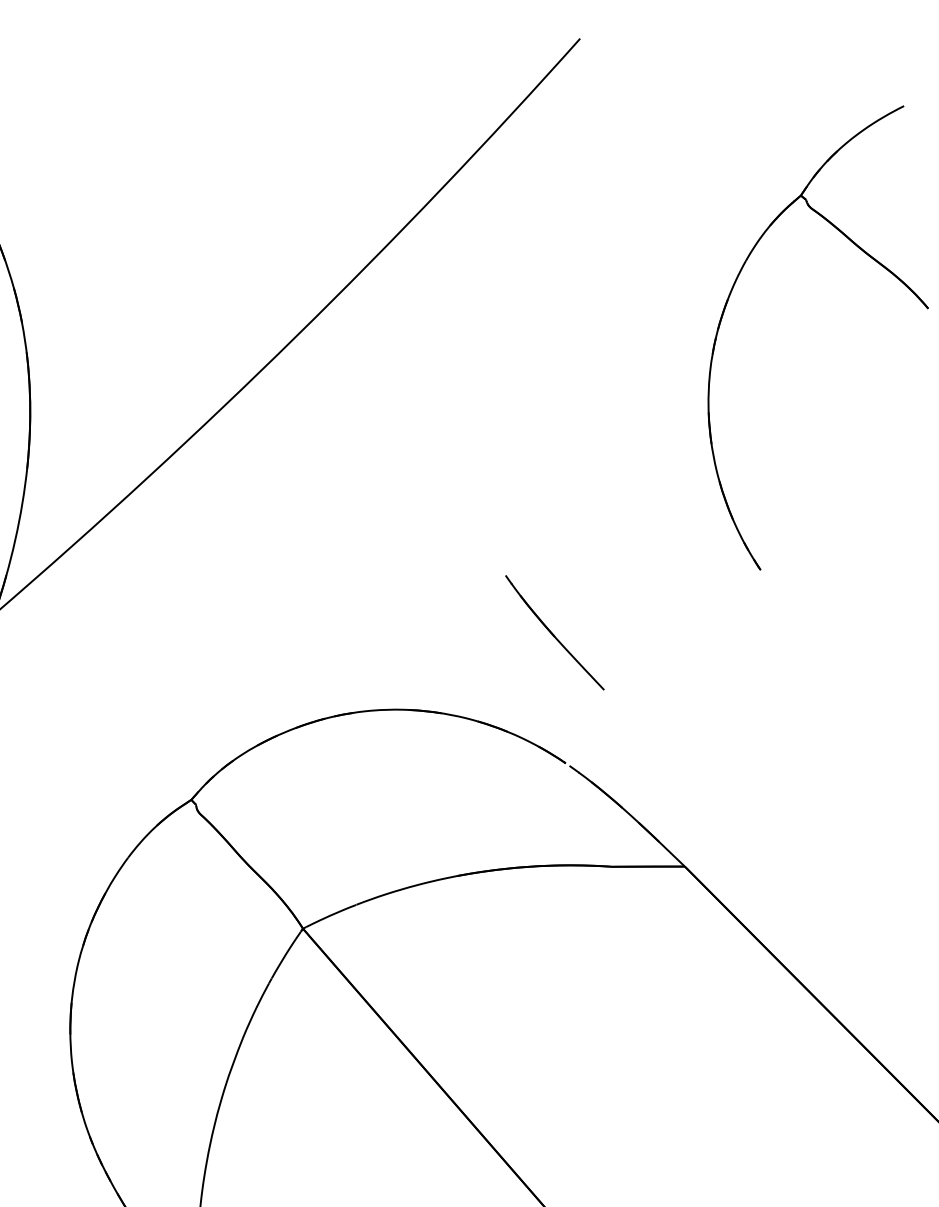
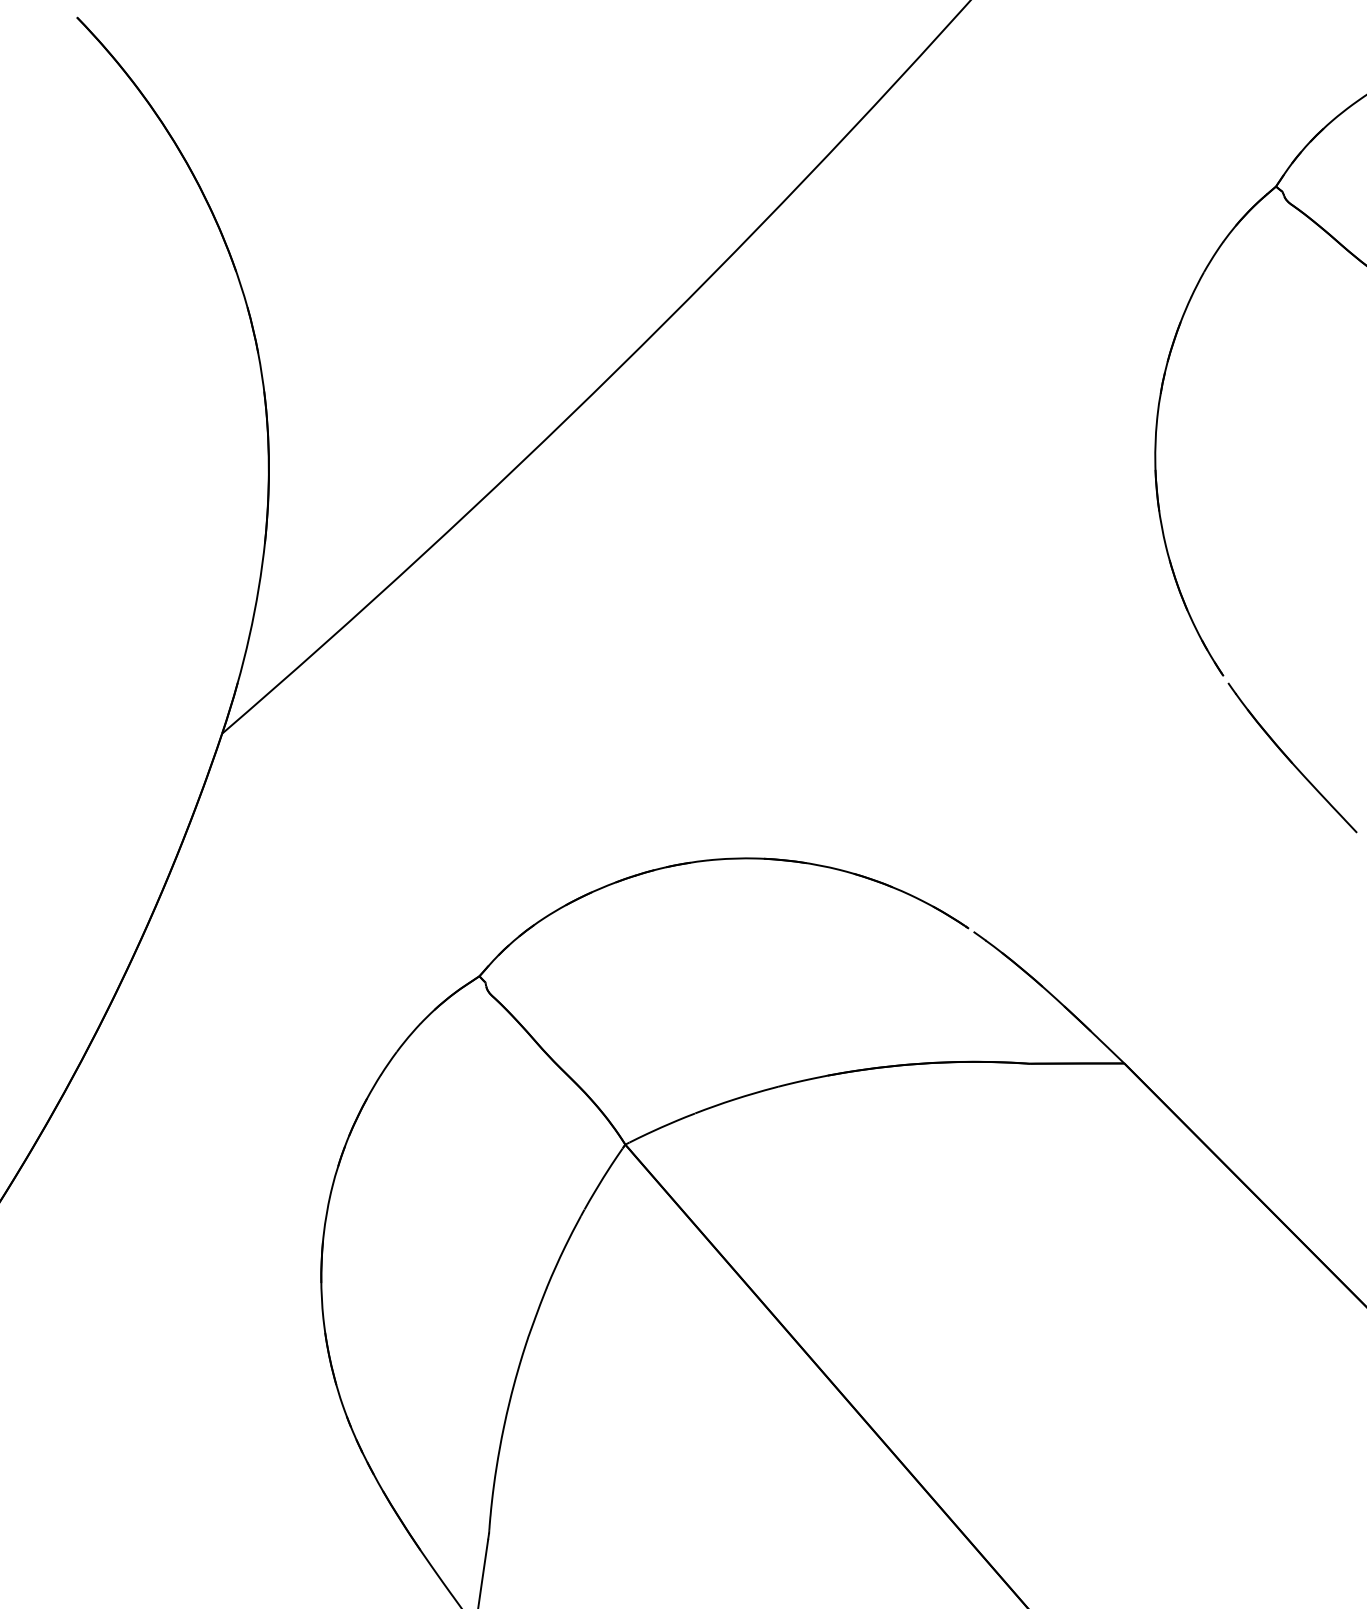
part: (554, 632) -> (1292, 757), moved

